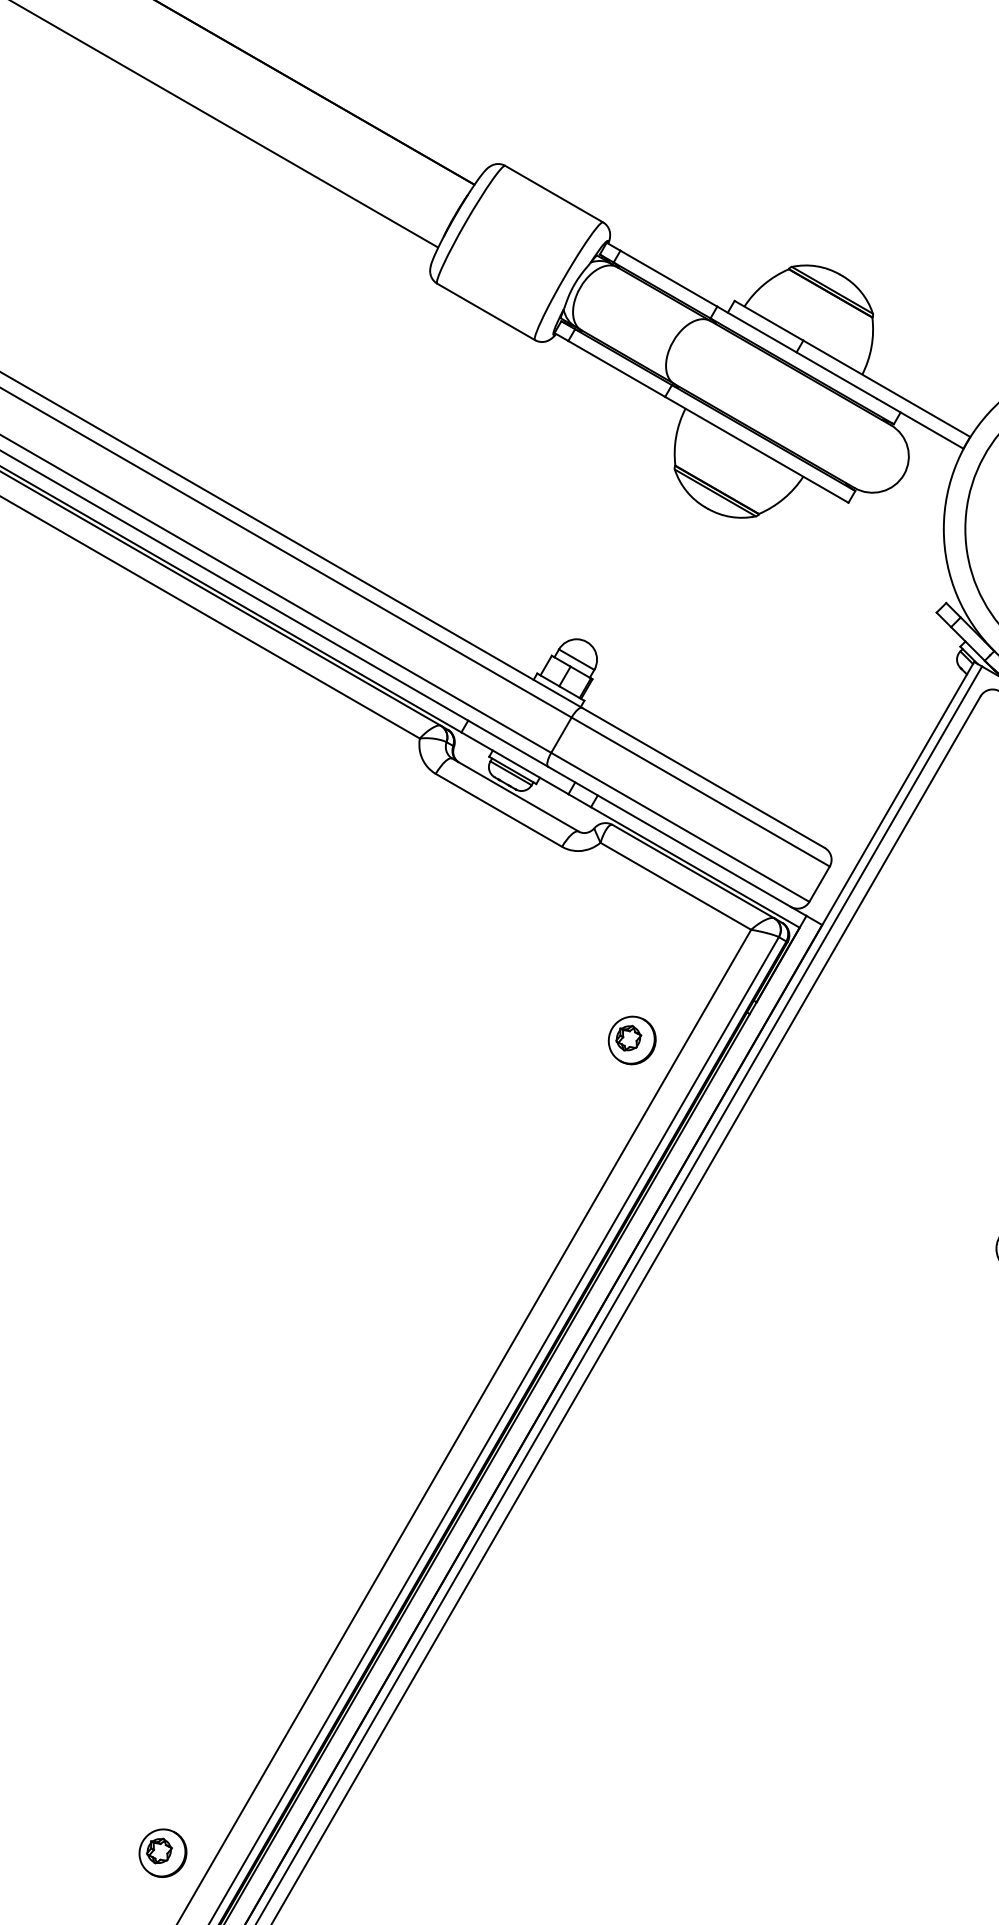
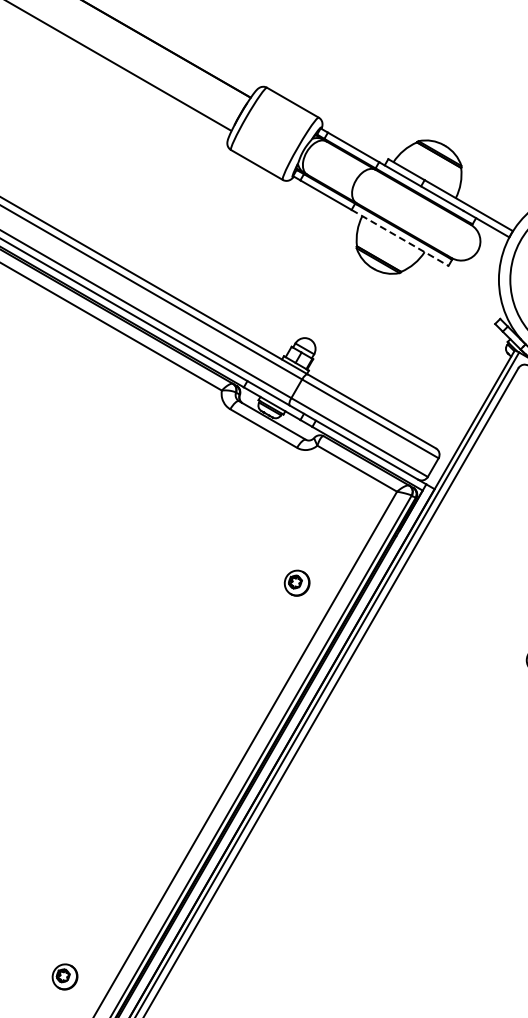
line: (757, 449) -> (400, 237), solid -> dashed
part: (630, 1039) -> (296, 582), moved
part: (161, 1852) -> (64, 976), moved

